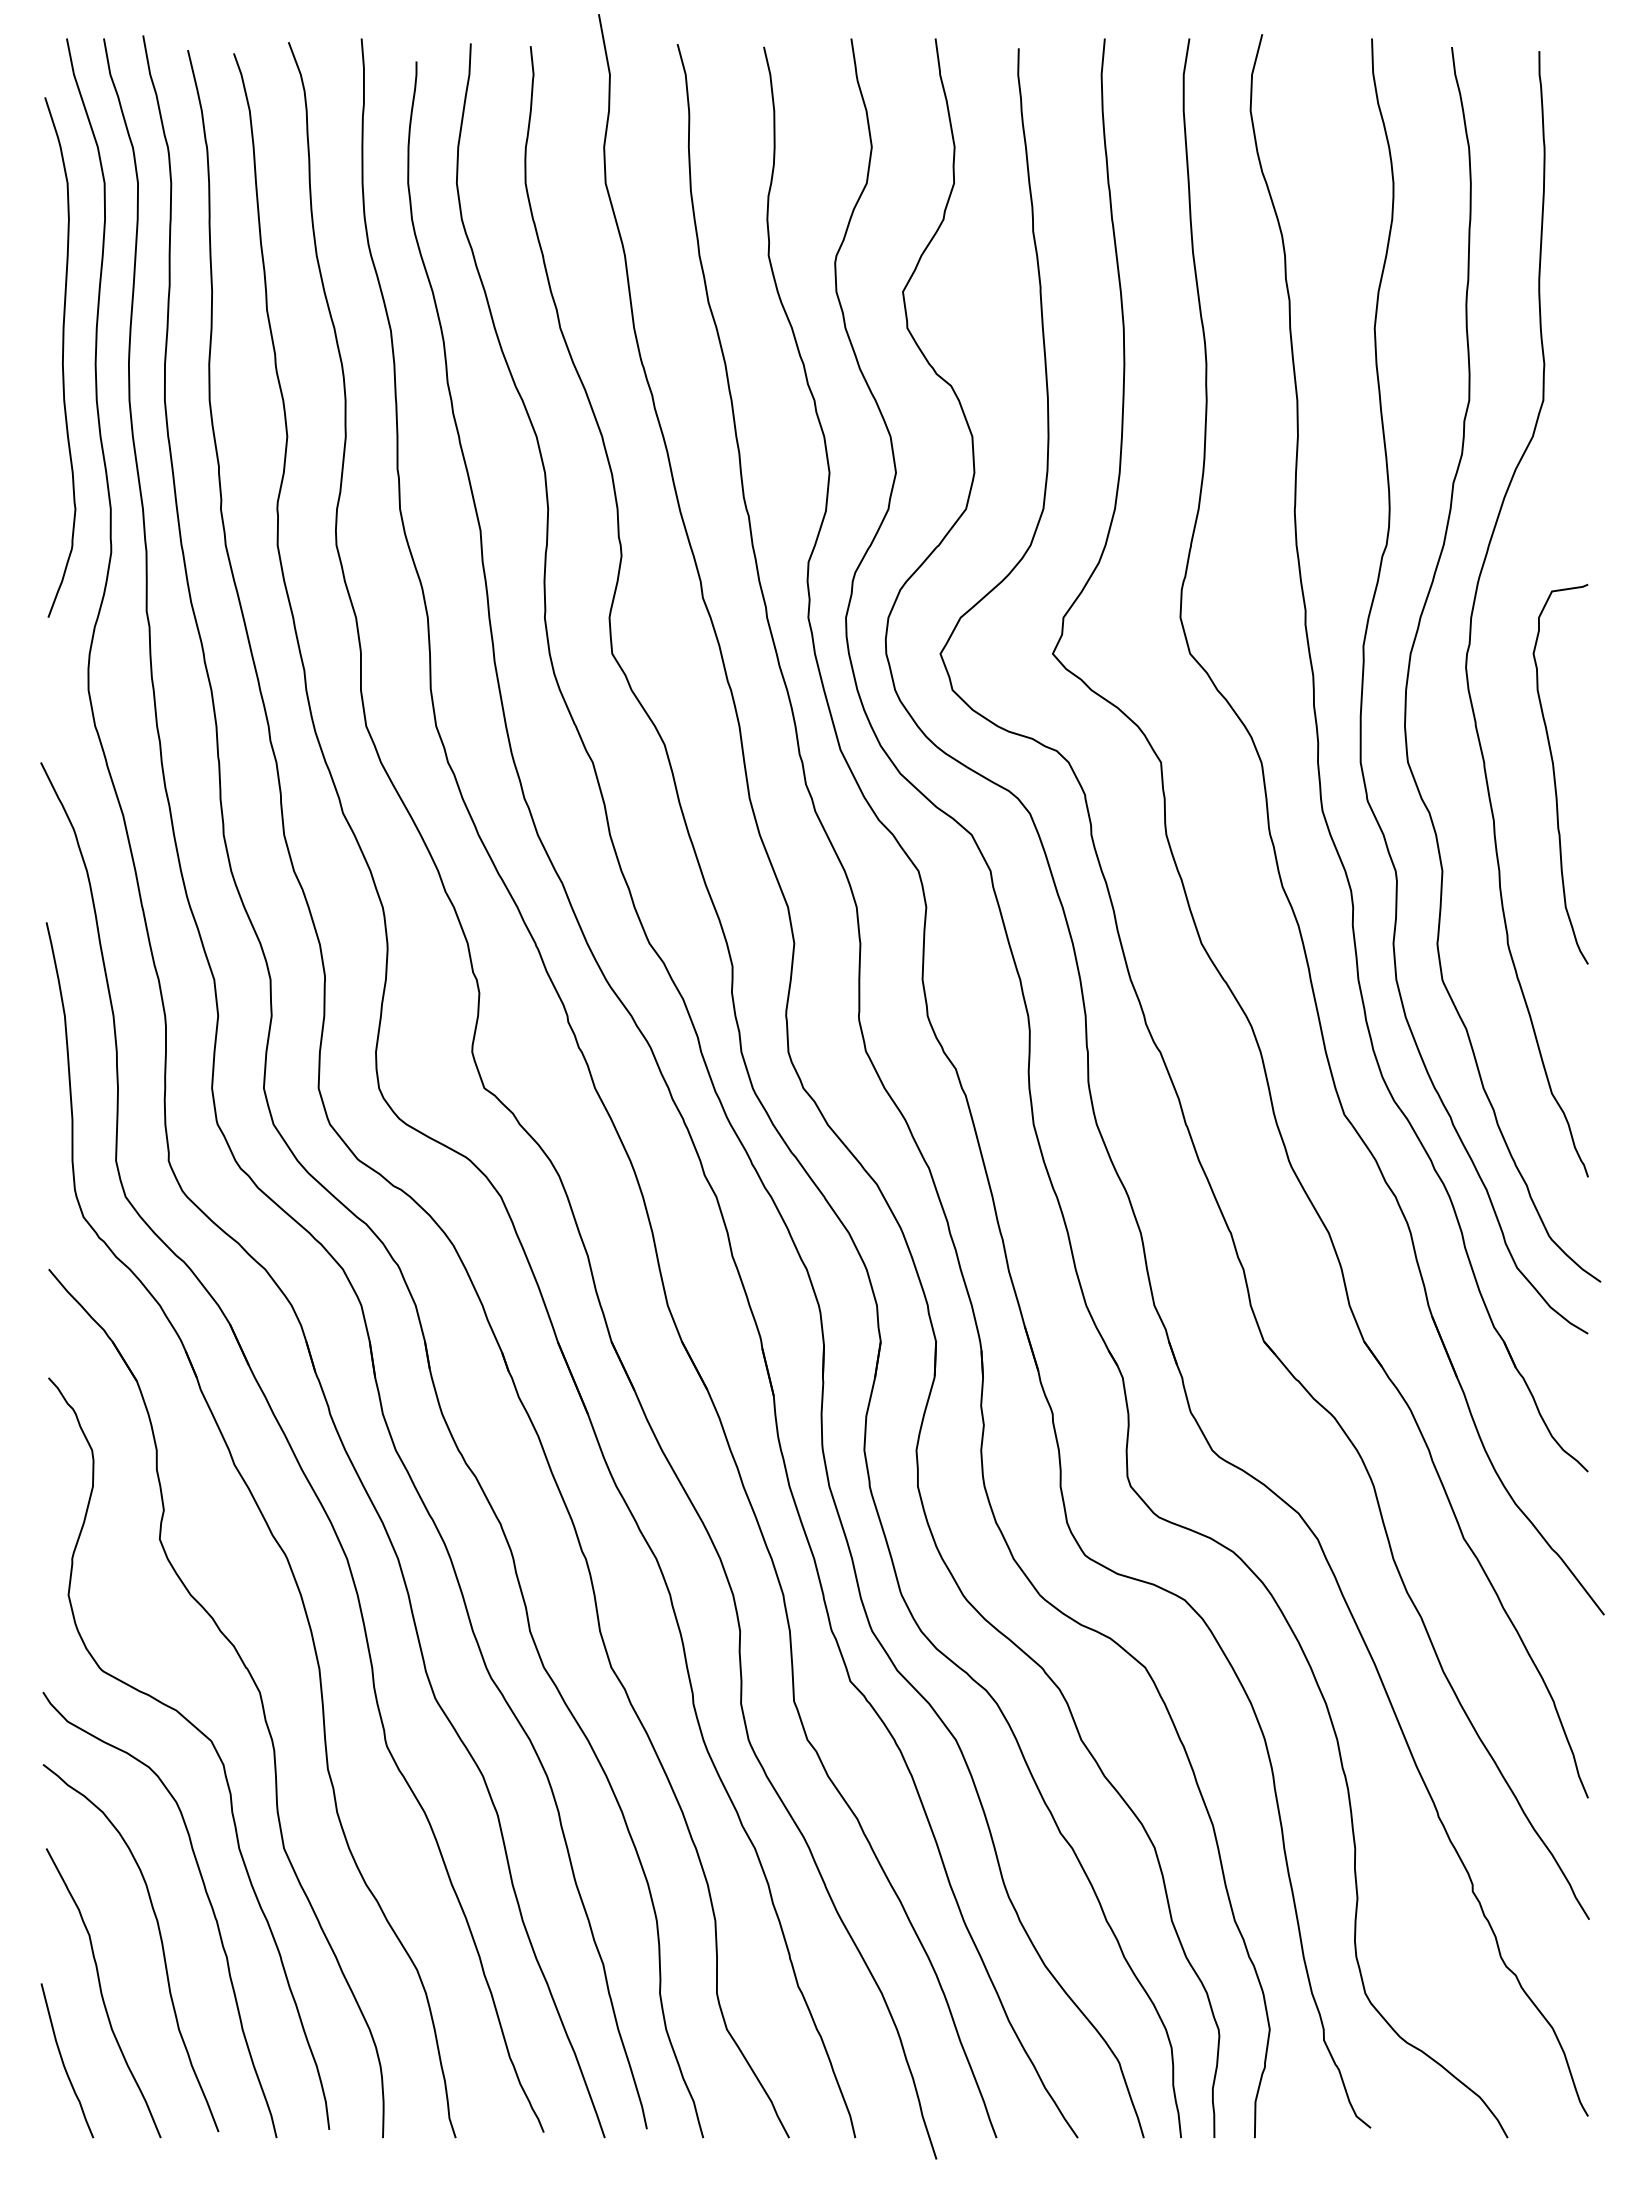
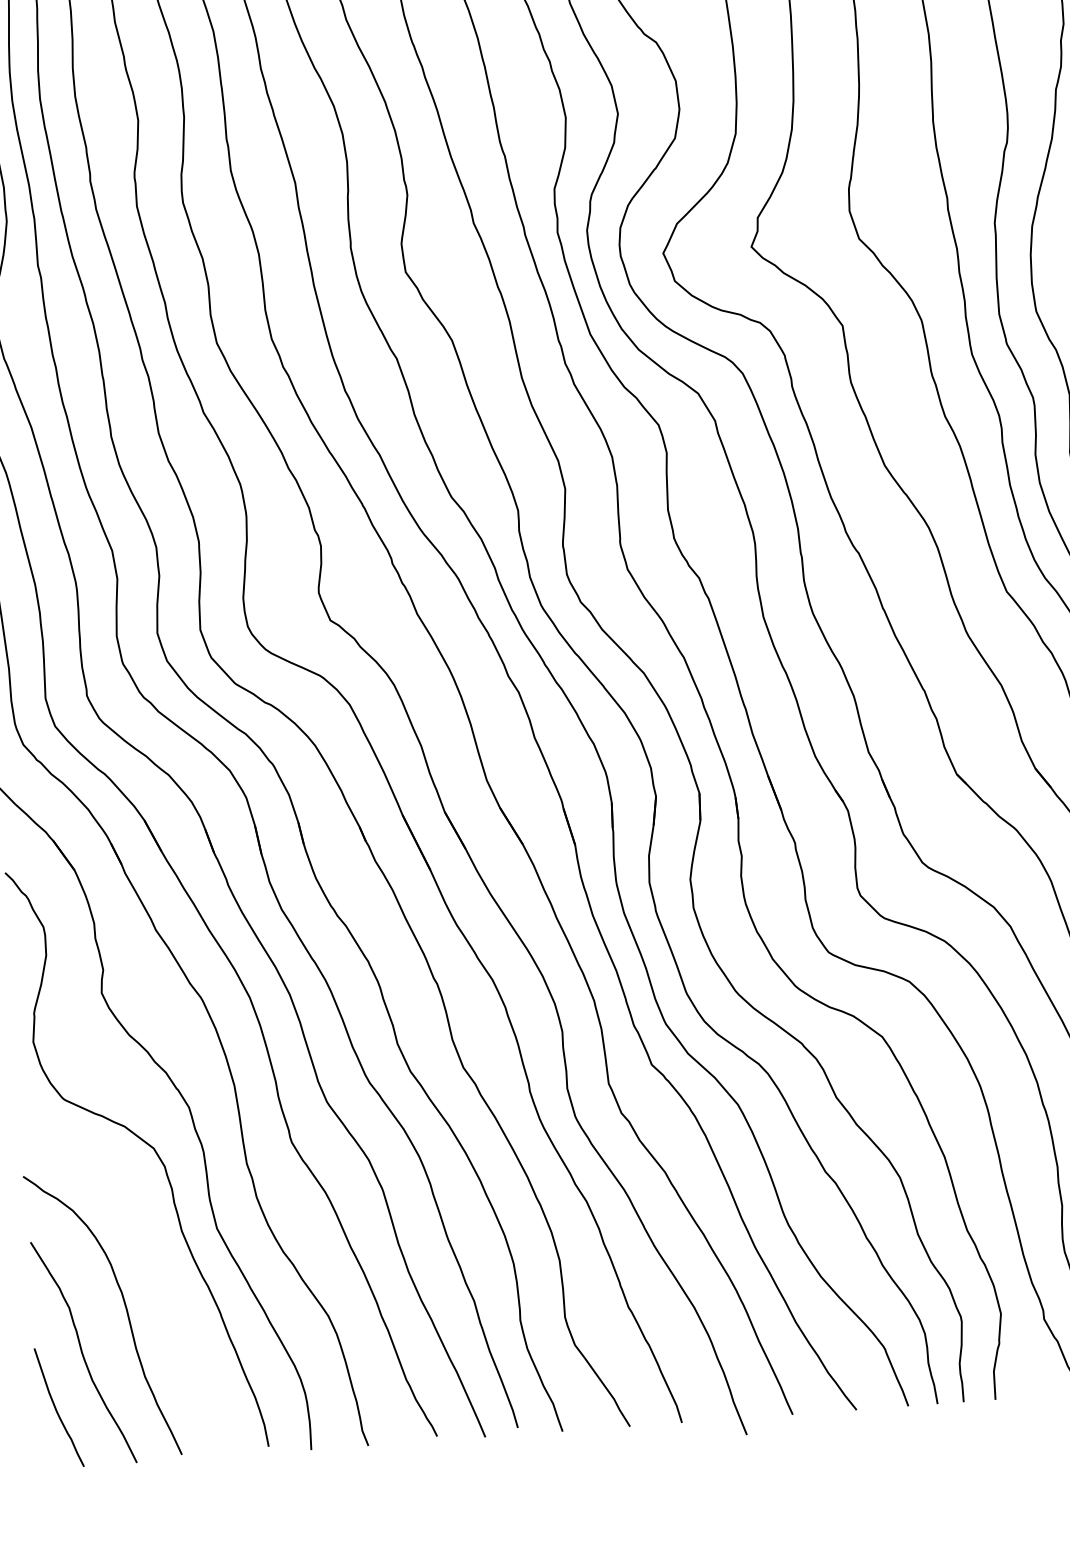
curve: (207, 1898) -> (159, 1272), removed

